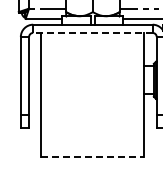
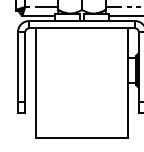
line: (92, 32) -> (81, 28), dashed -> solid
line: (93, 156) -> (82, 138), dashed -> solid

